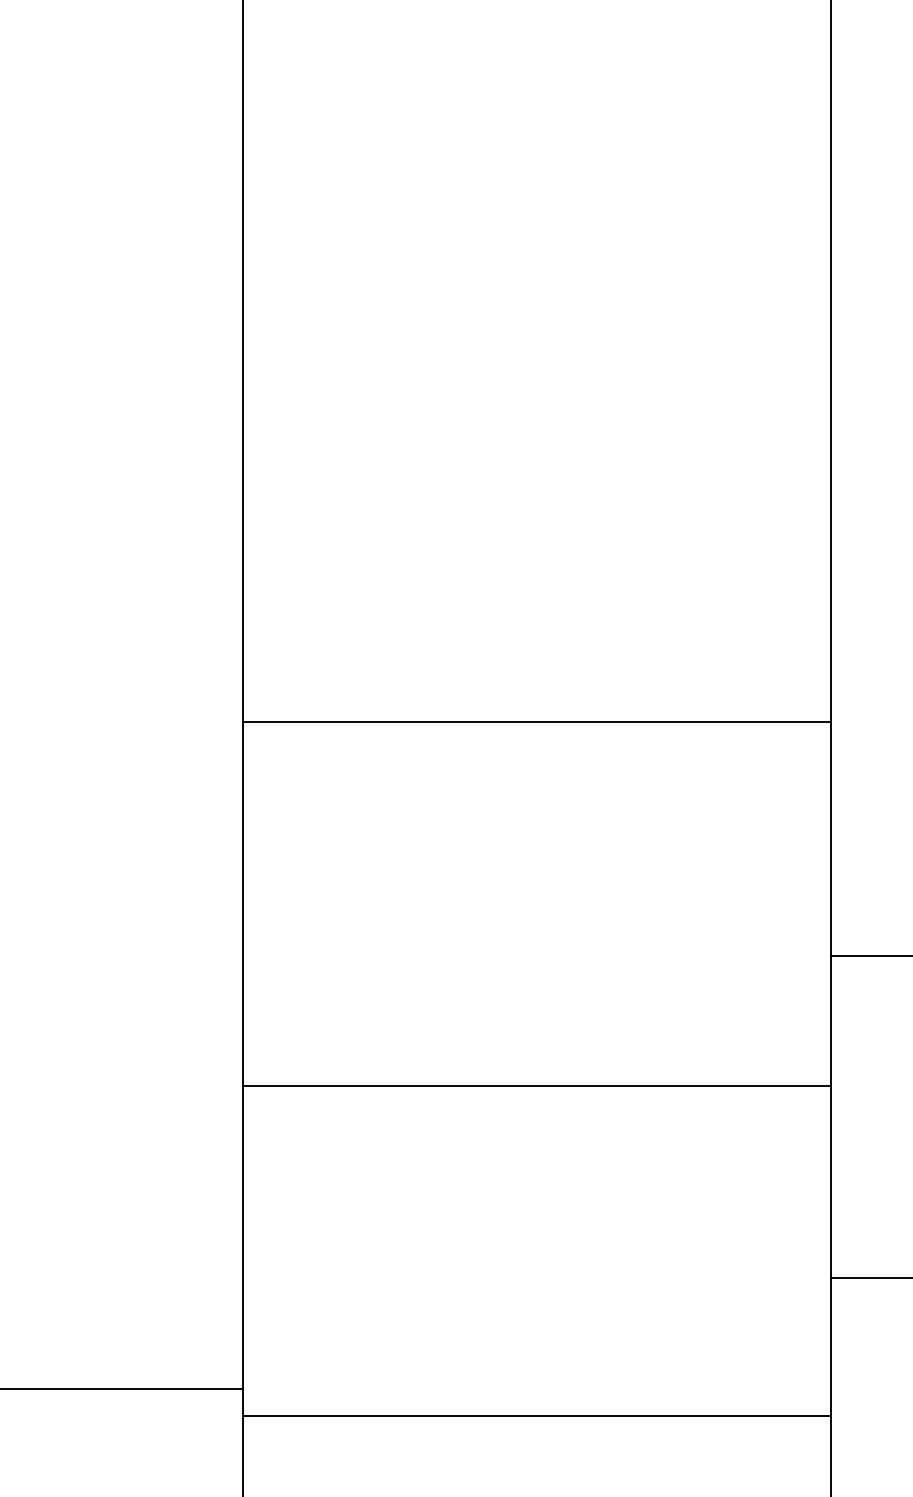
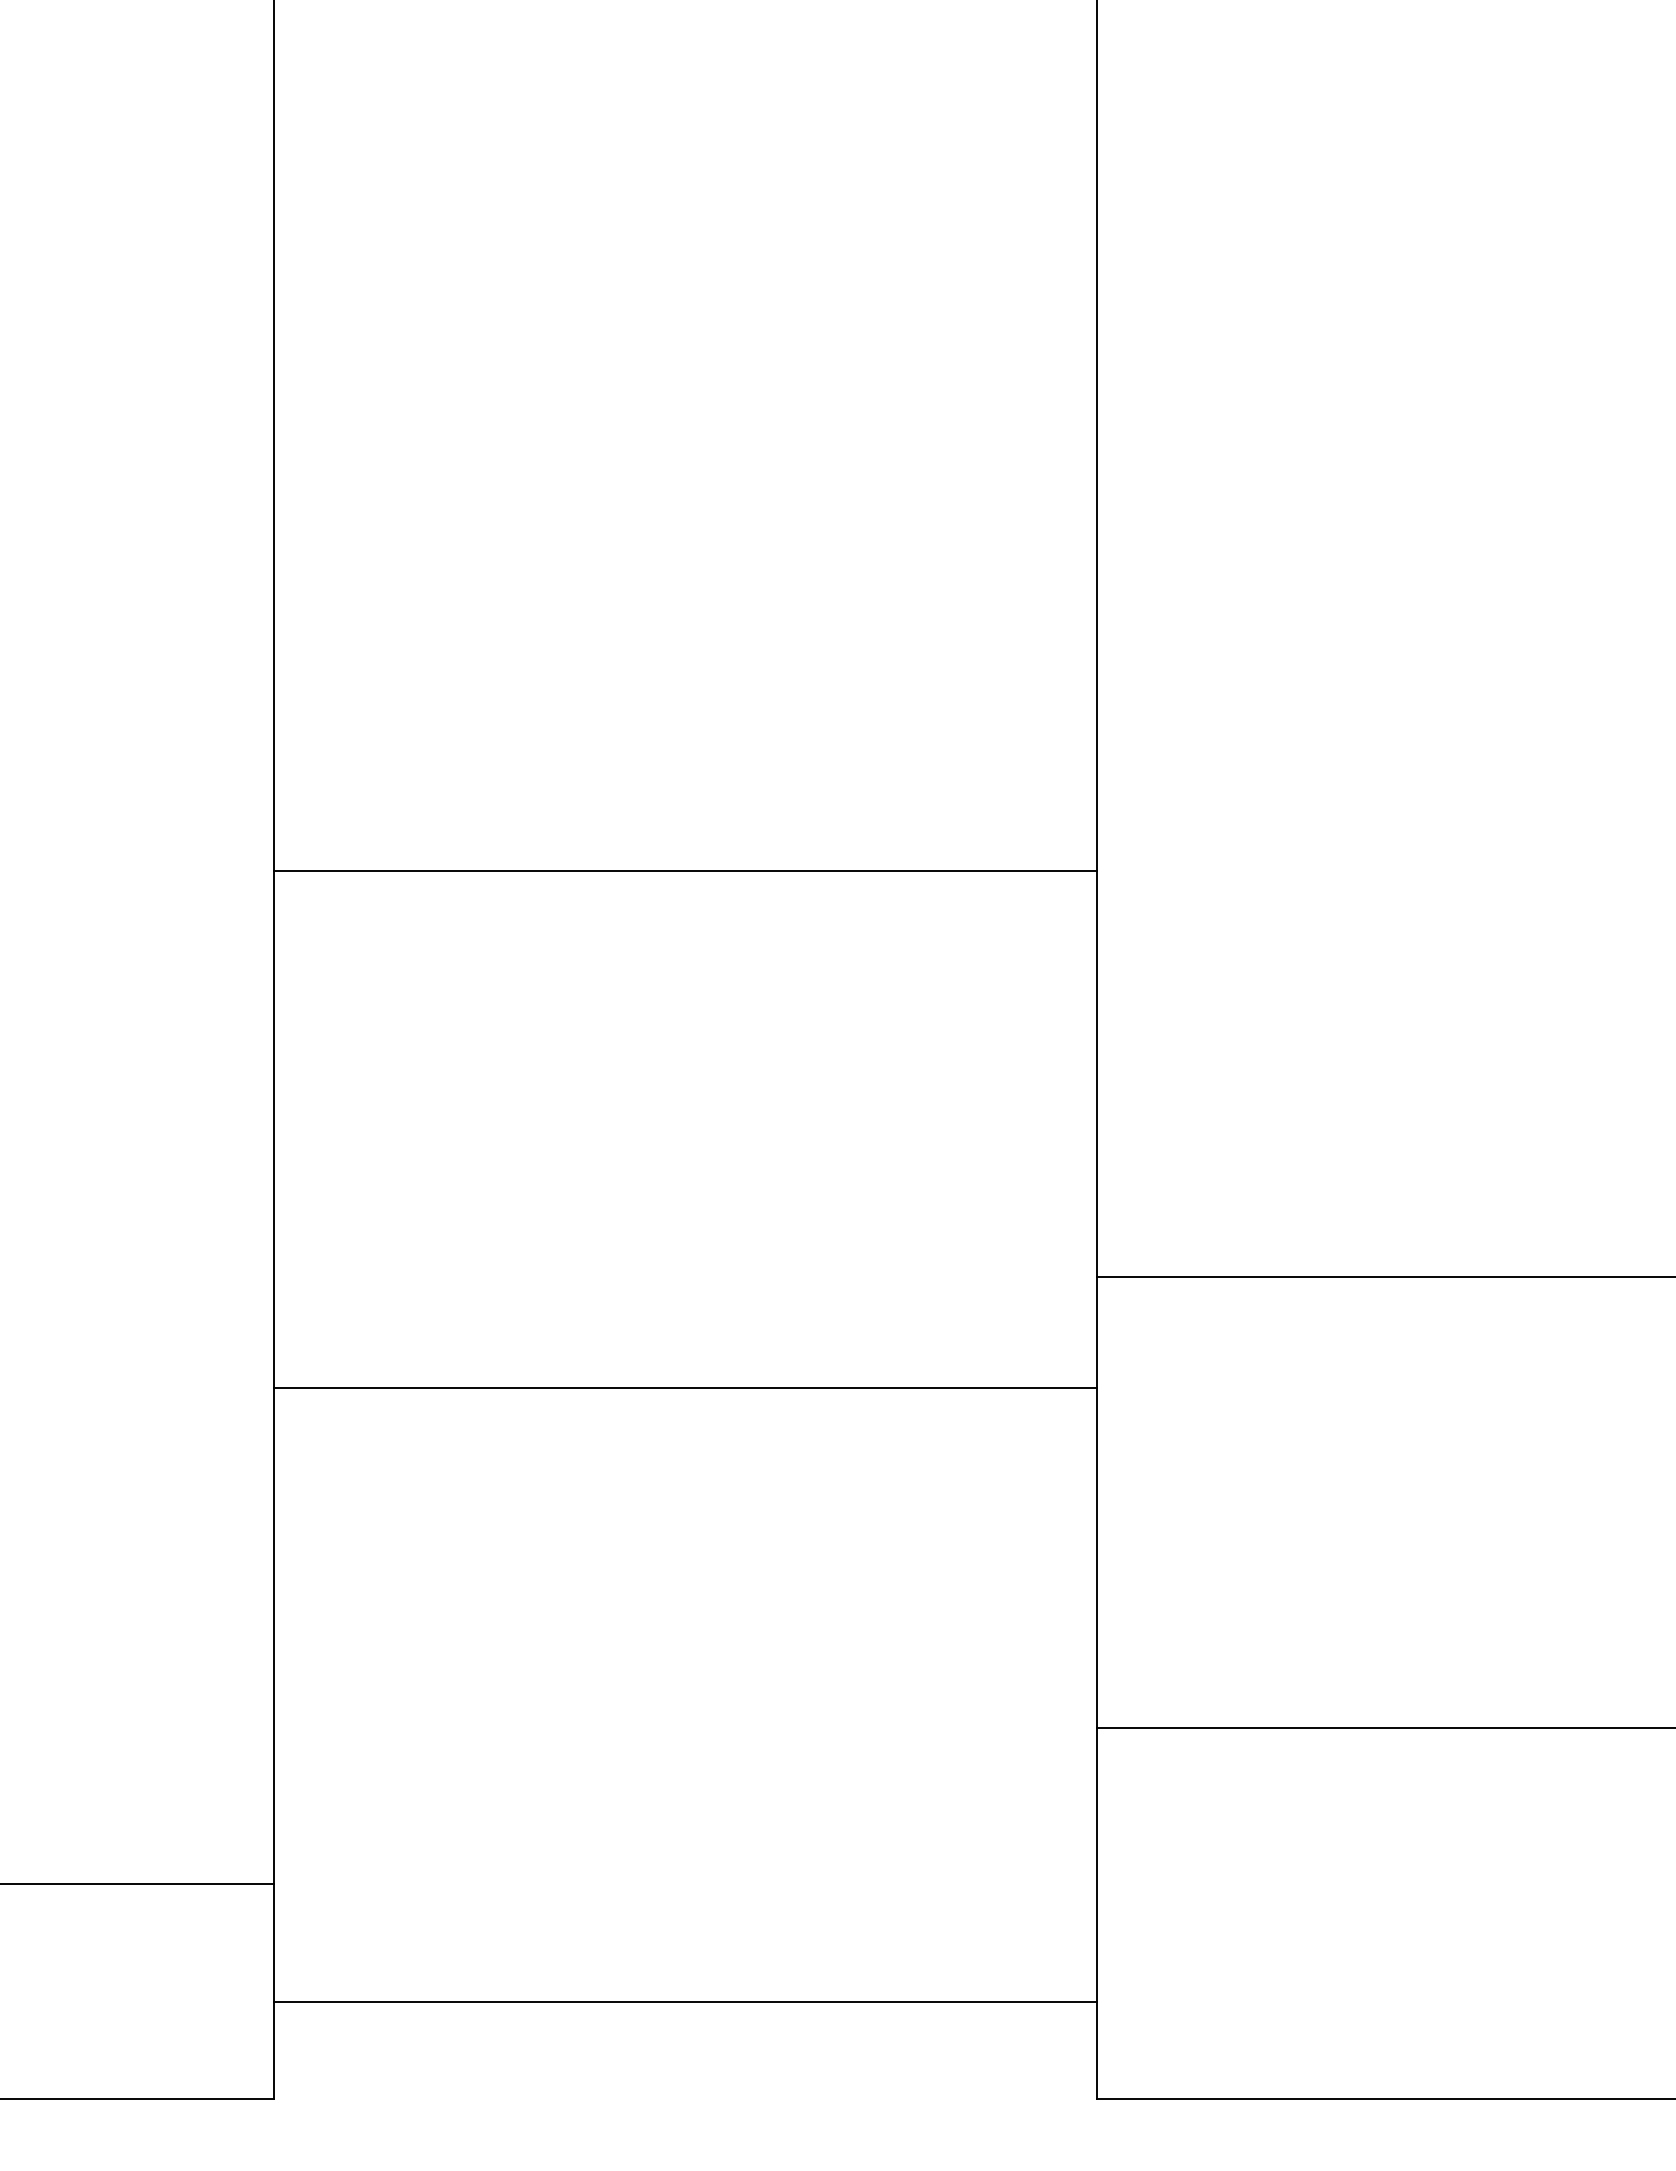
line: (536, 721) -> (684, 871), moved
line: (536, 1086) -> (684, 1388), moved
line: (536, 1416) -> (684, 2002), moved

